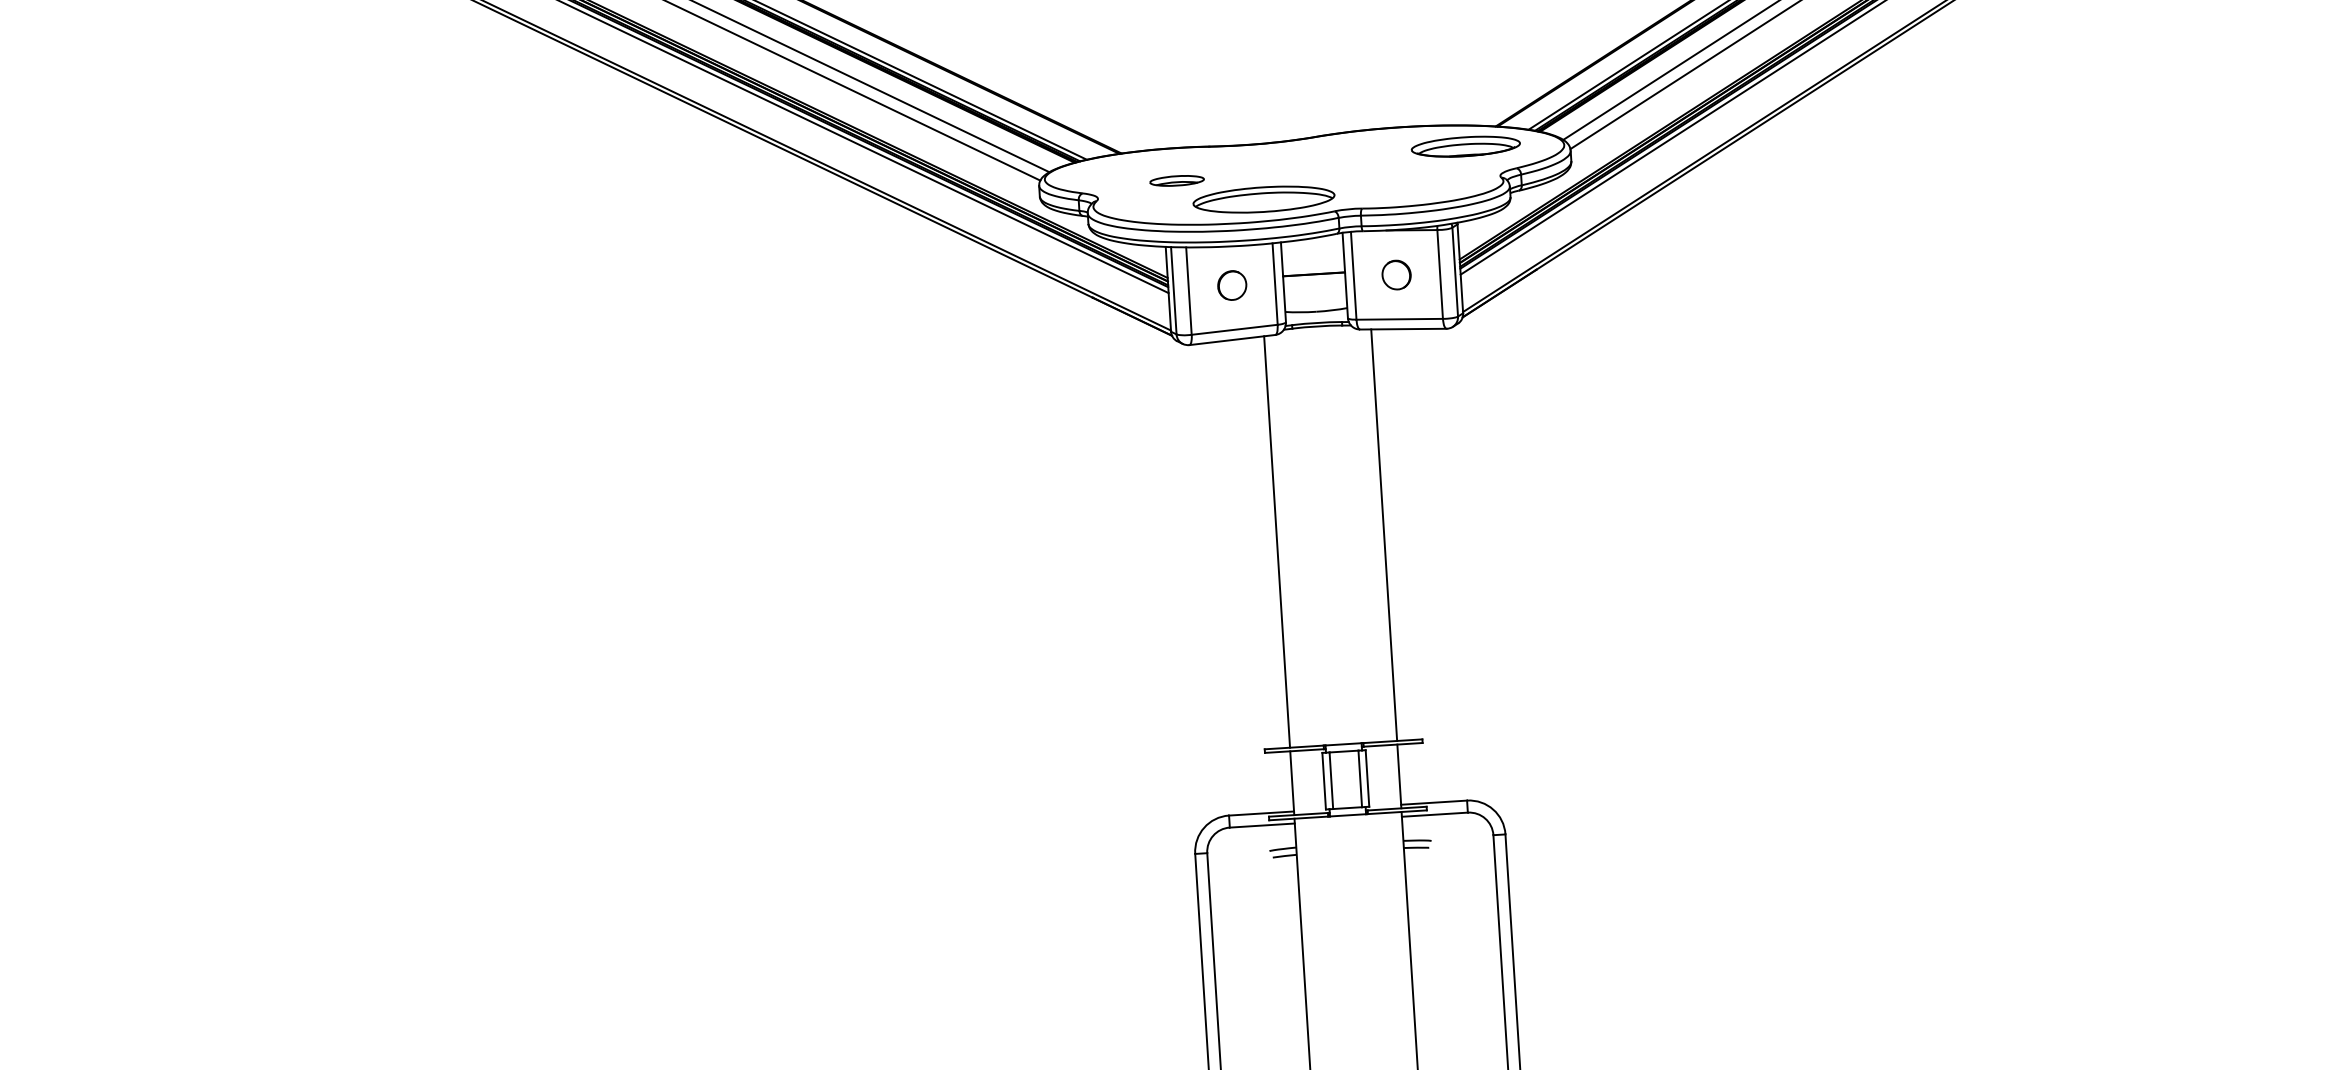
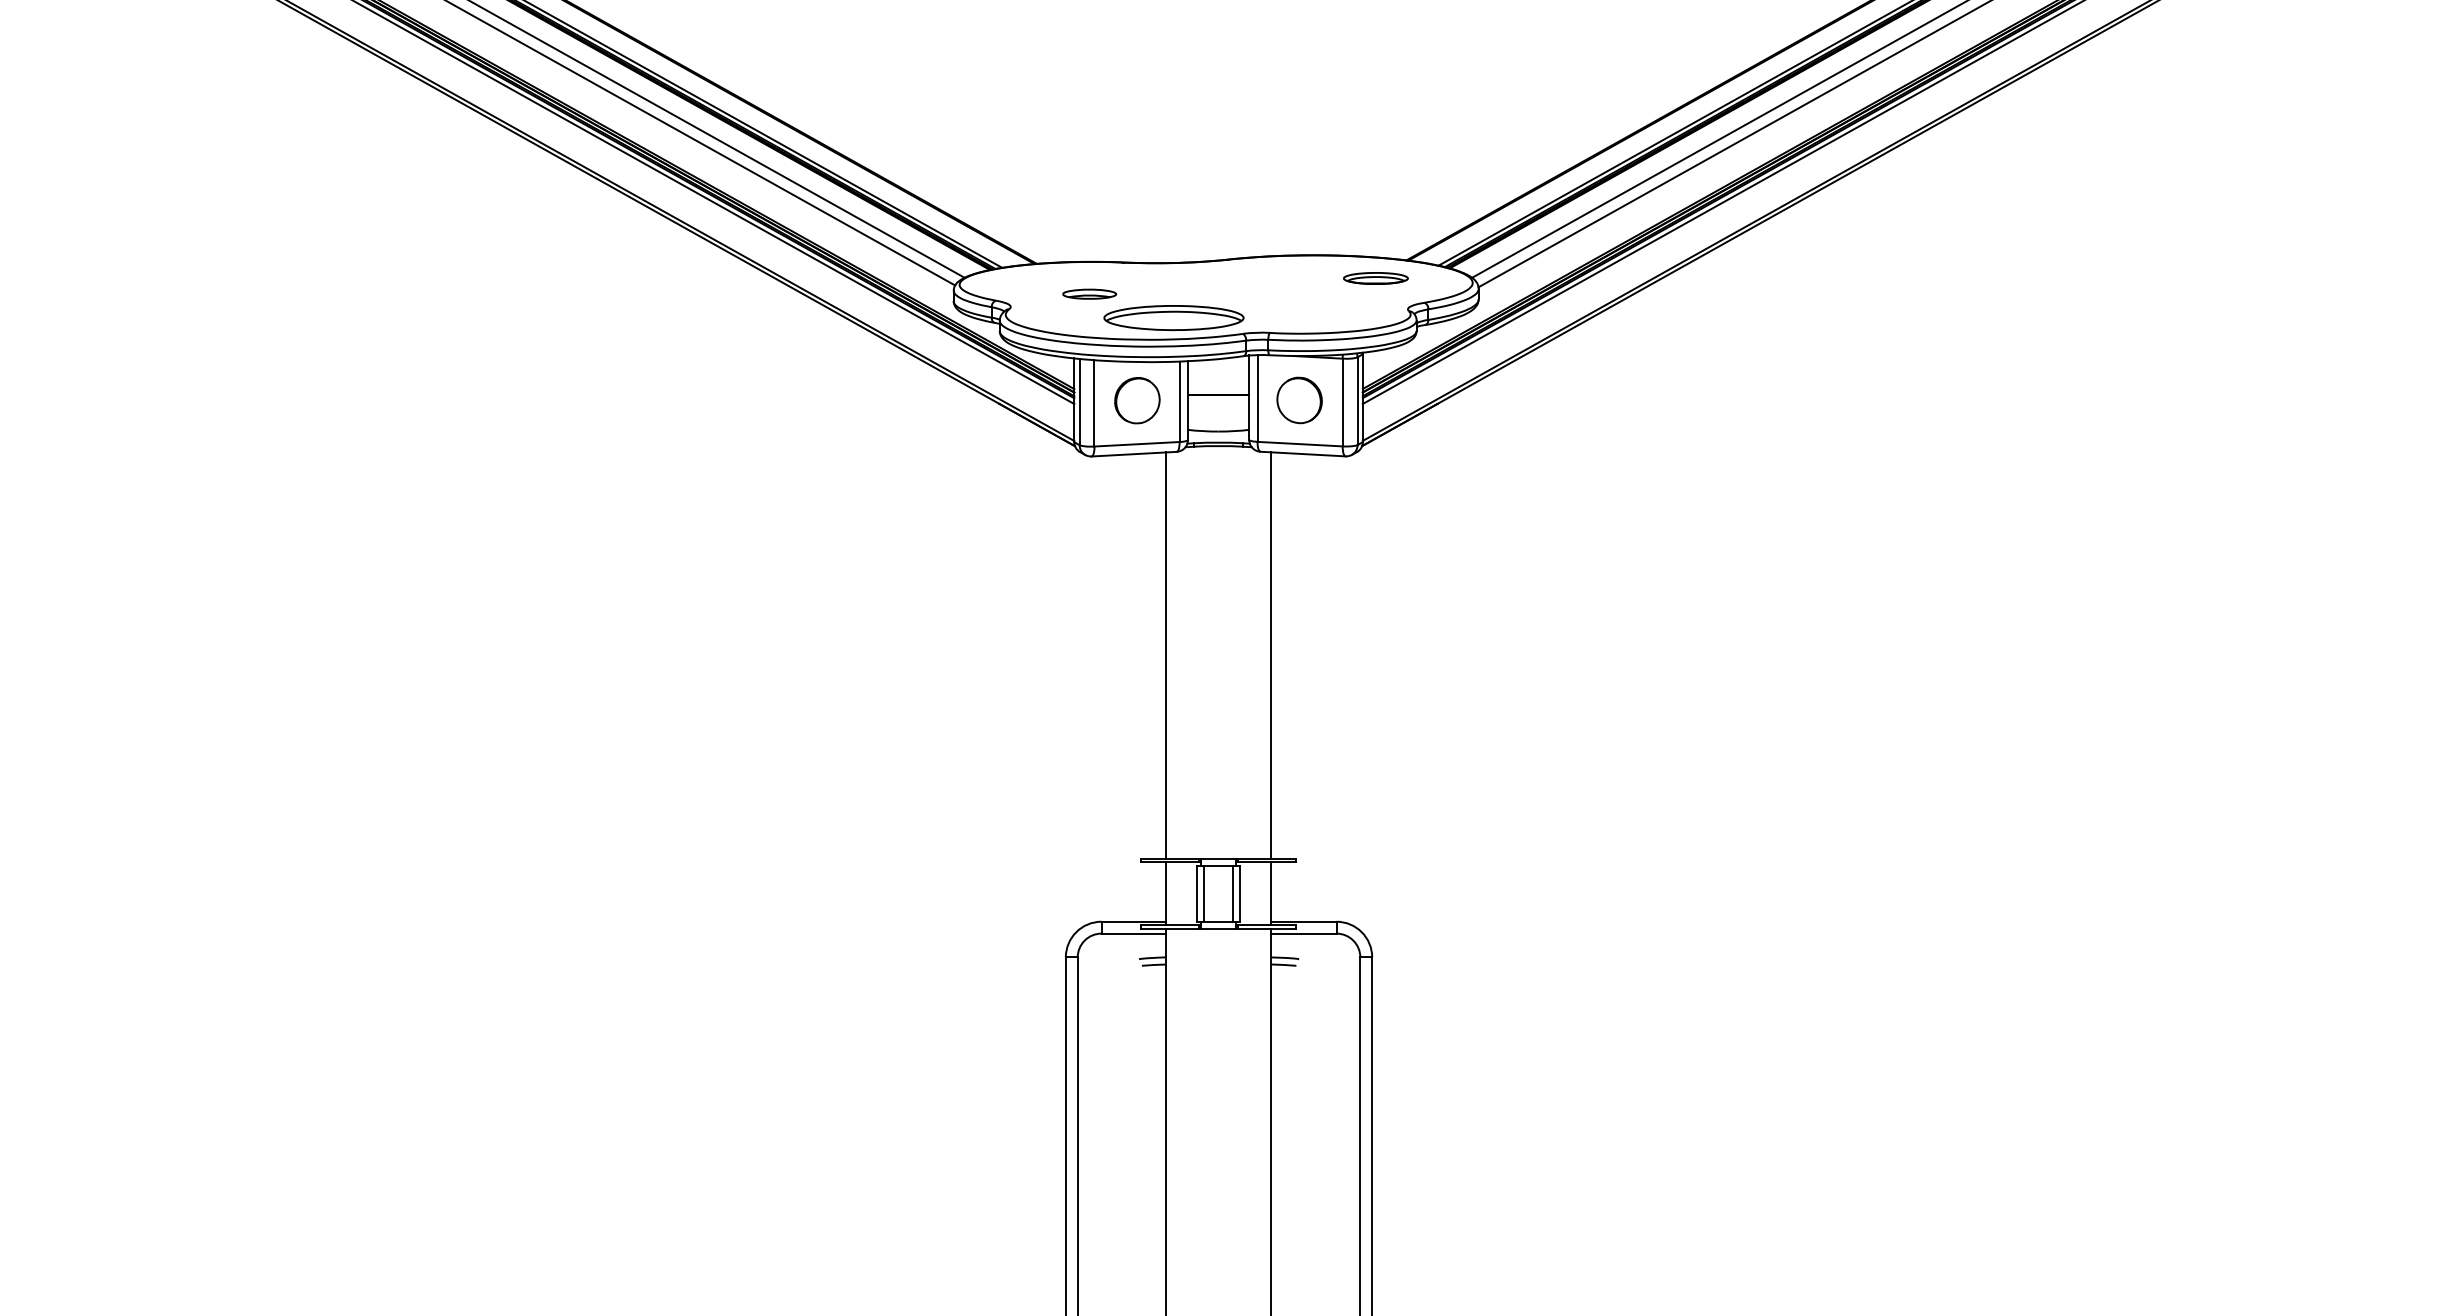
part: (1465, 146) -> (1375, 278), size x0.6
part: (1396, 275) -> (1299, 400), size x1.6
part: (1232, 285) -> (1137, 400), size x1.6

